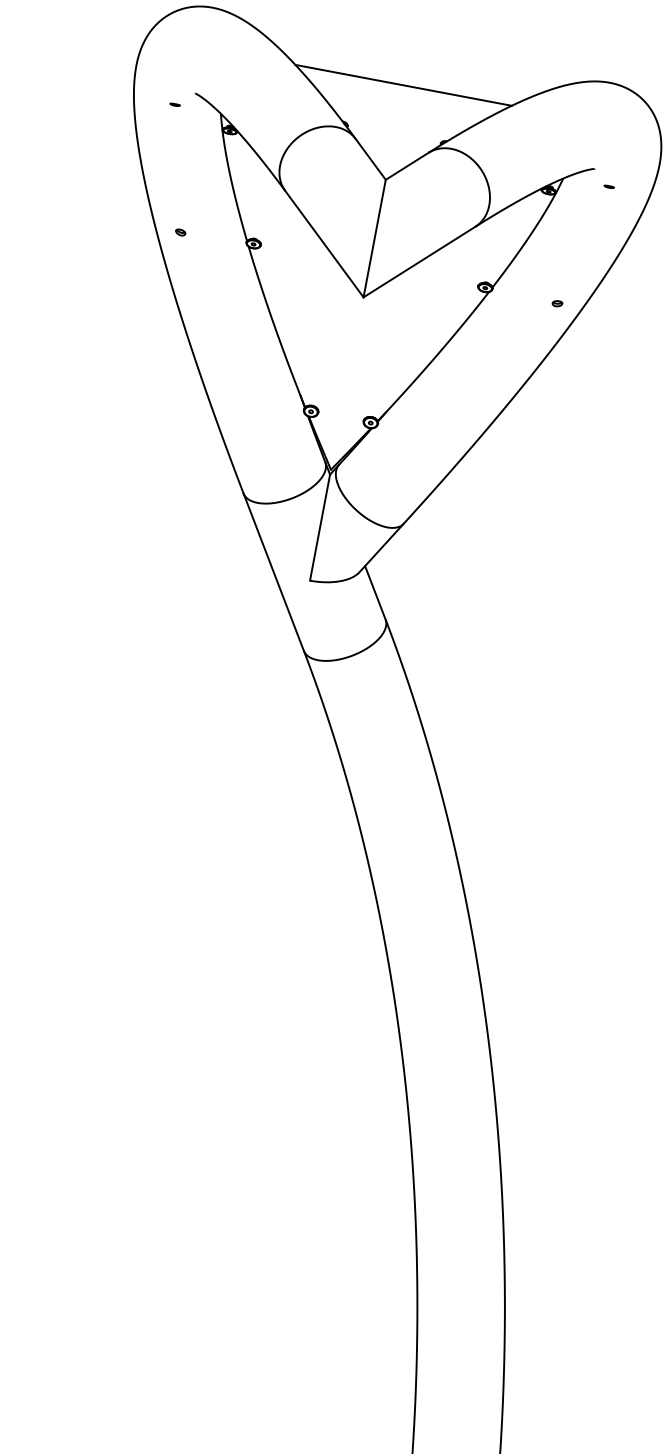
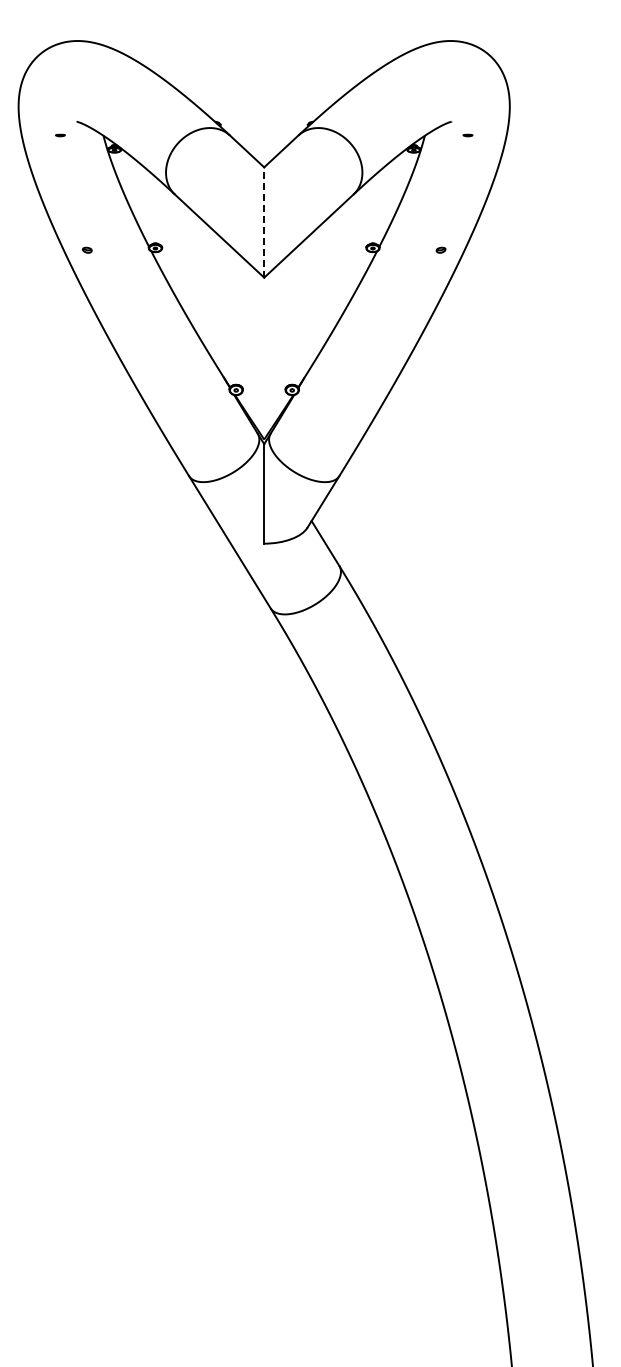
line: (402, 85) -> (263, 78), removed
line: (374, 238) -> (264, 222), solid -> dashed

